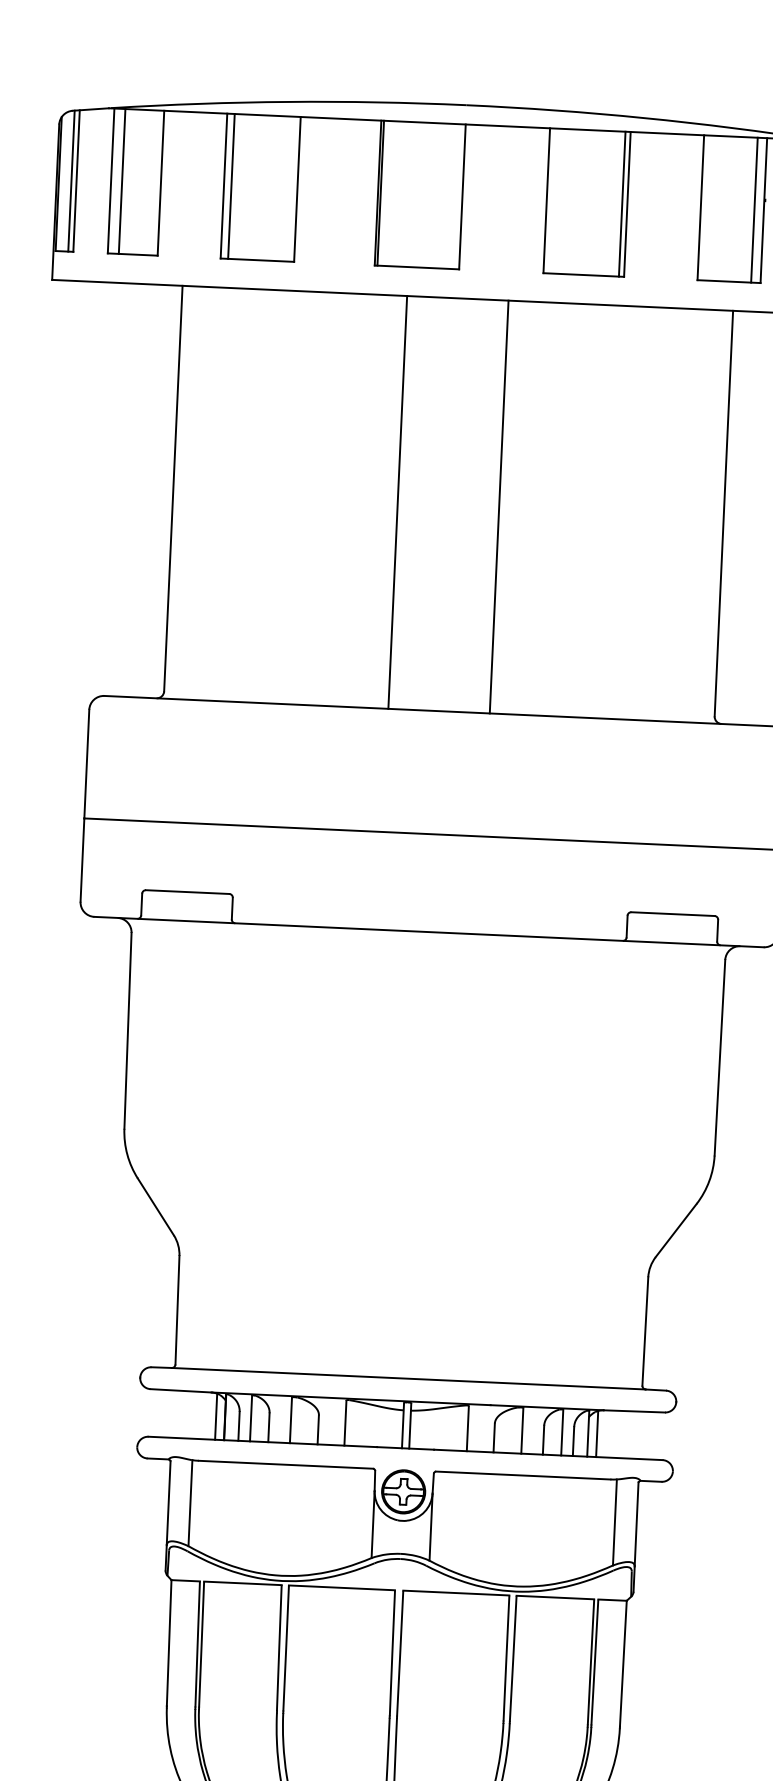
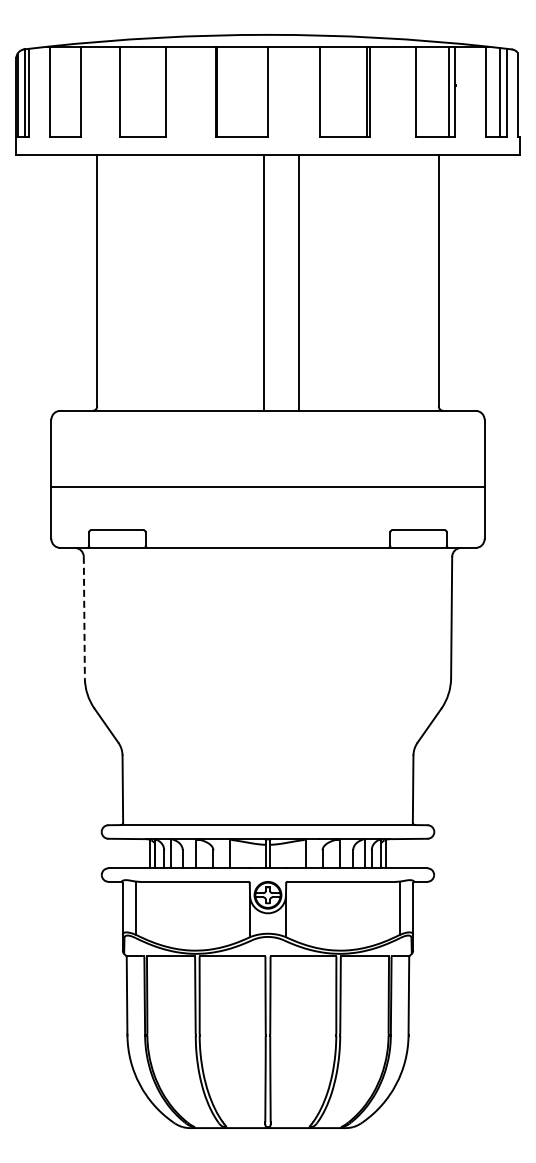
line: (121, 180) -> (56, 91), removed
line: (231, 185) -> (124, 91), removed
line: (397, 501) -> (263, 282), moved
line: (128, 1030) -> (84, 617), solid -> dashed

